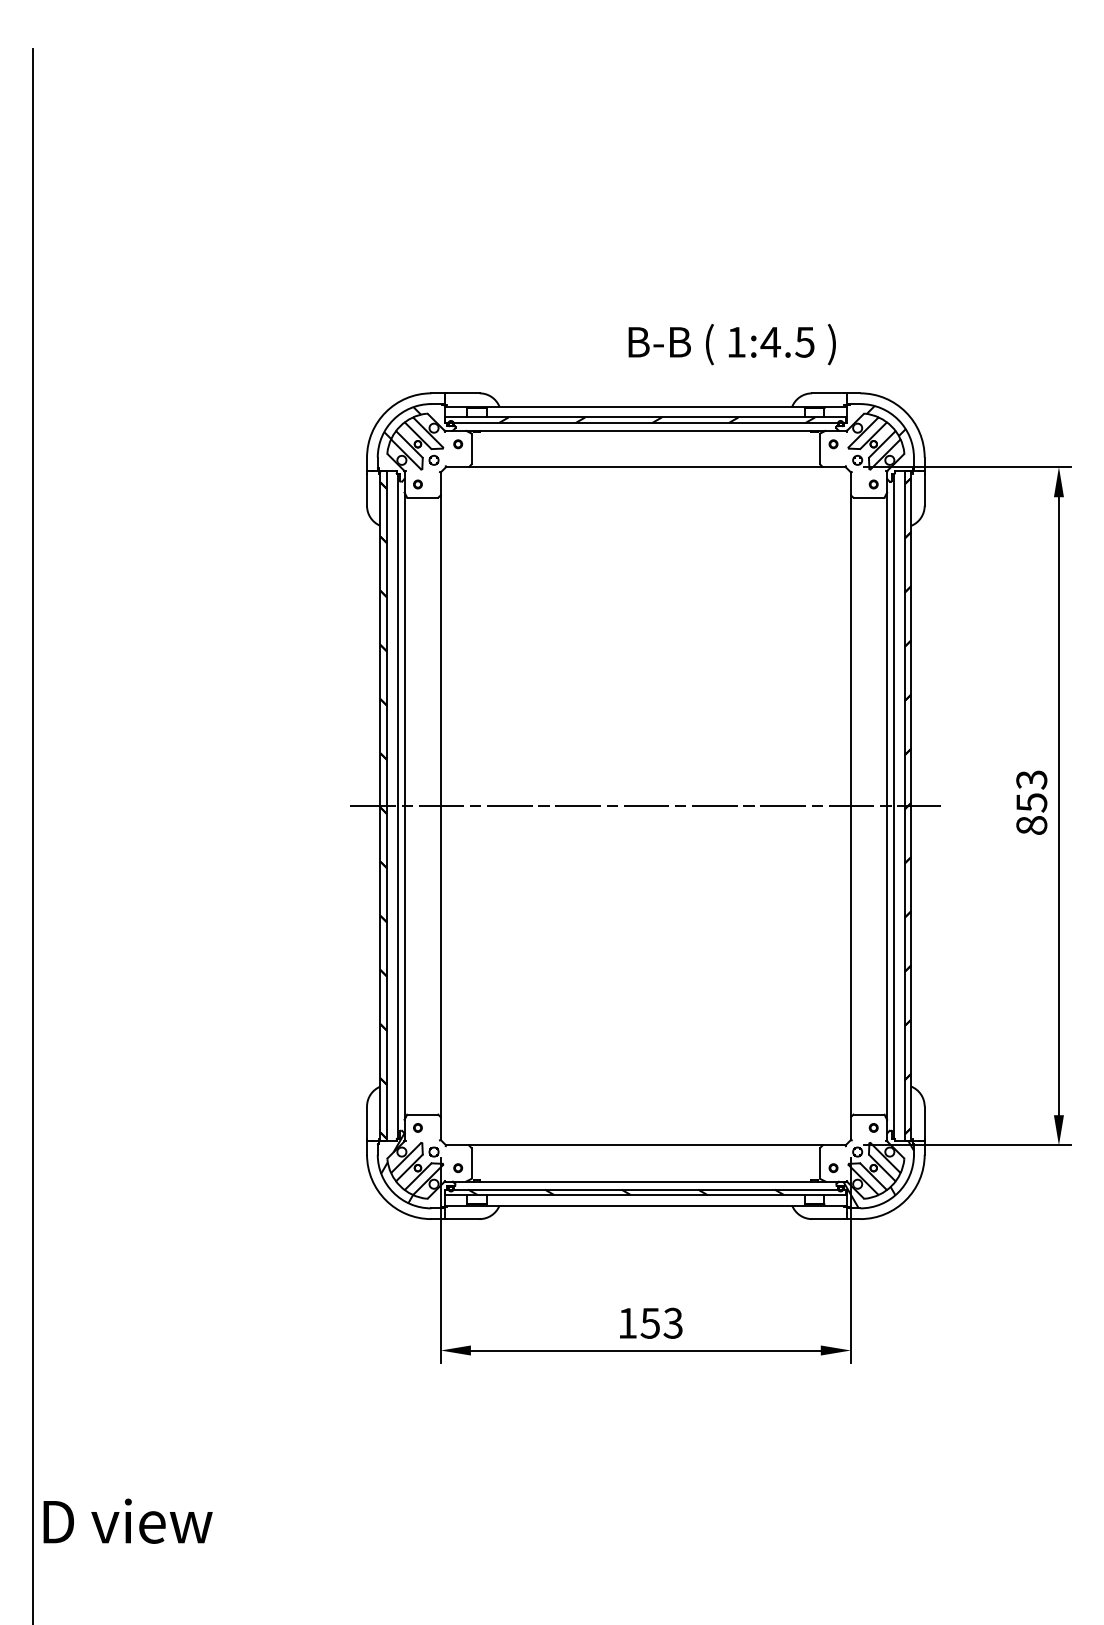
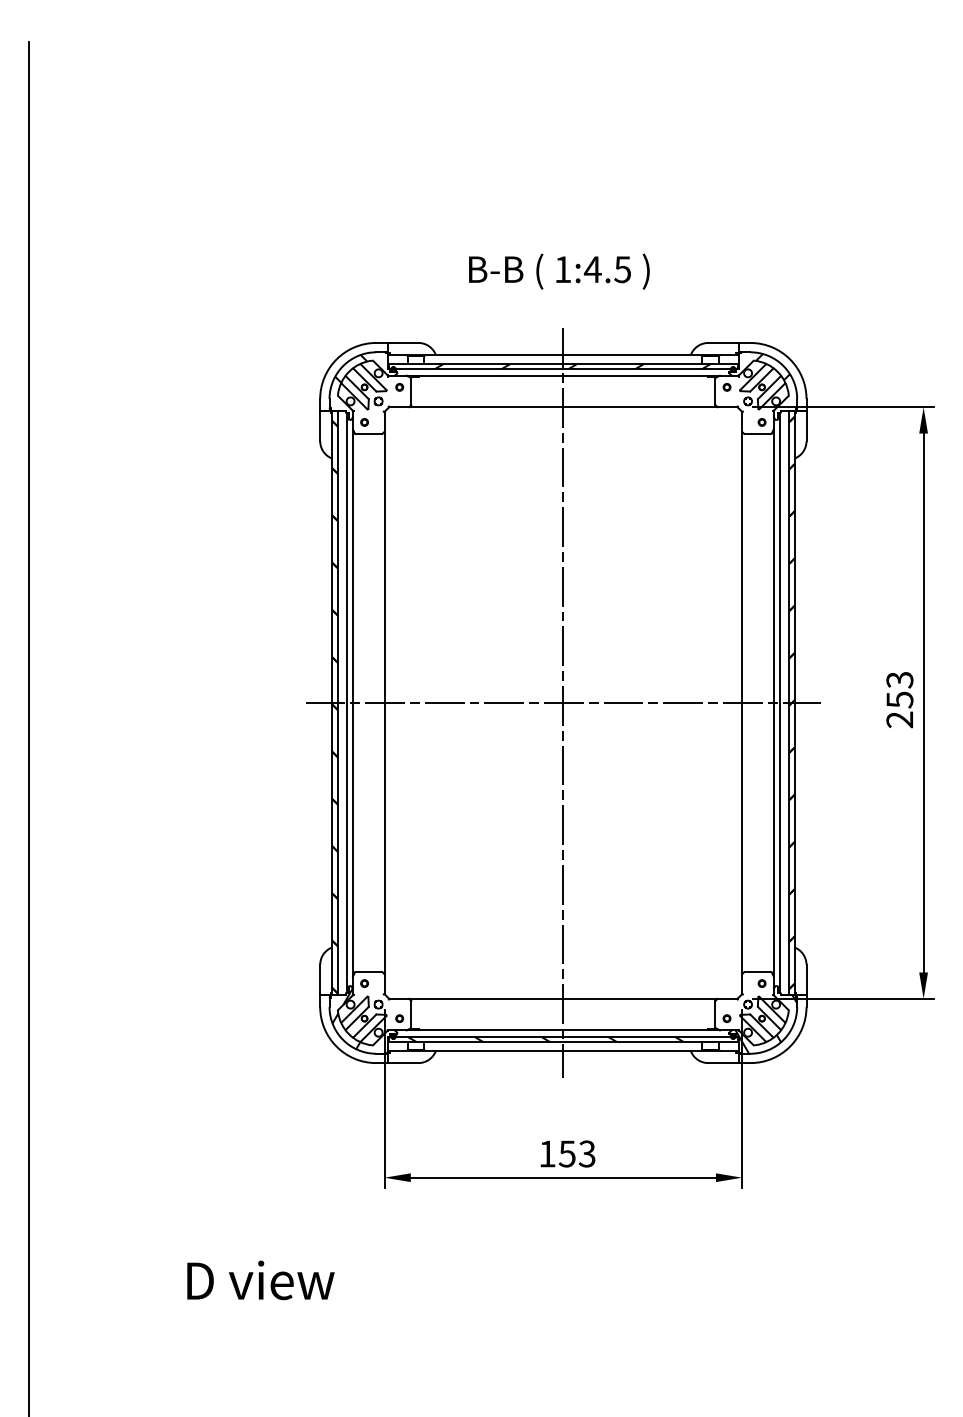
text: (731, 344) -> (558, 271), moved
line: (645, 805) -> (563, 702), added
text: (1031, 825) -> (899, 719), 853 -> 253
text: (127, 1520) -> (260, 1279), moved

